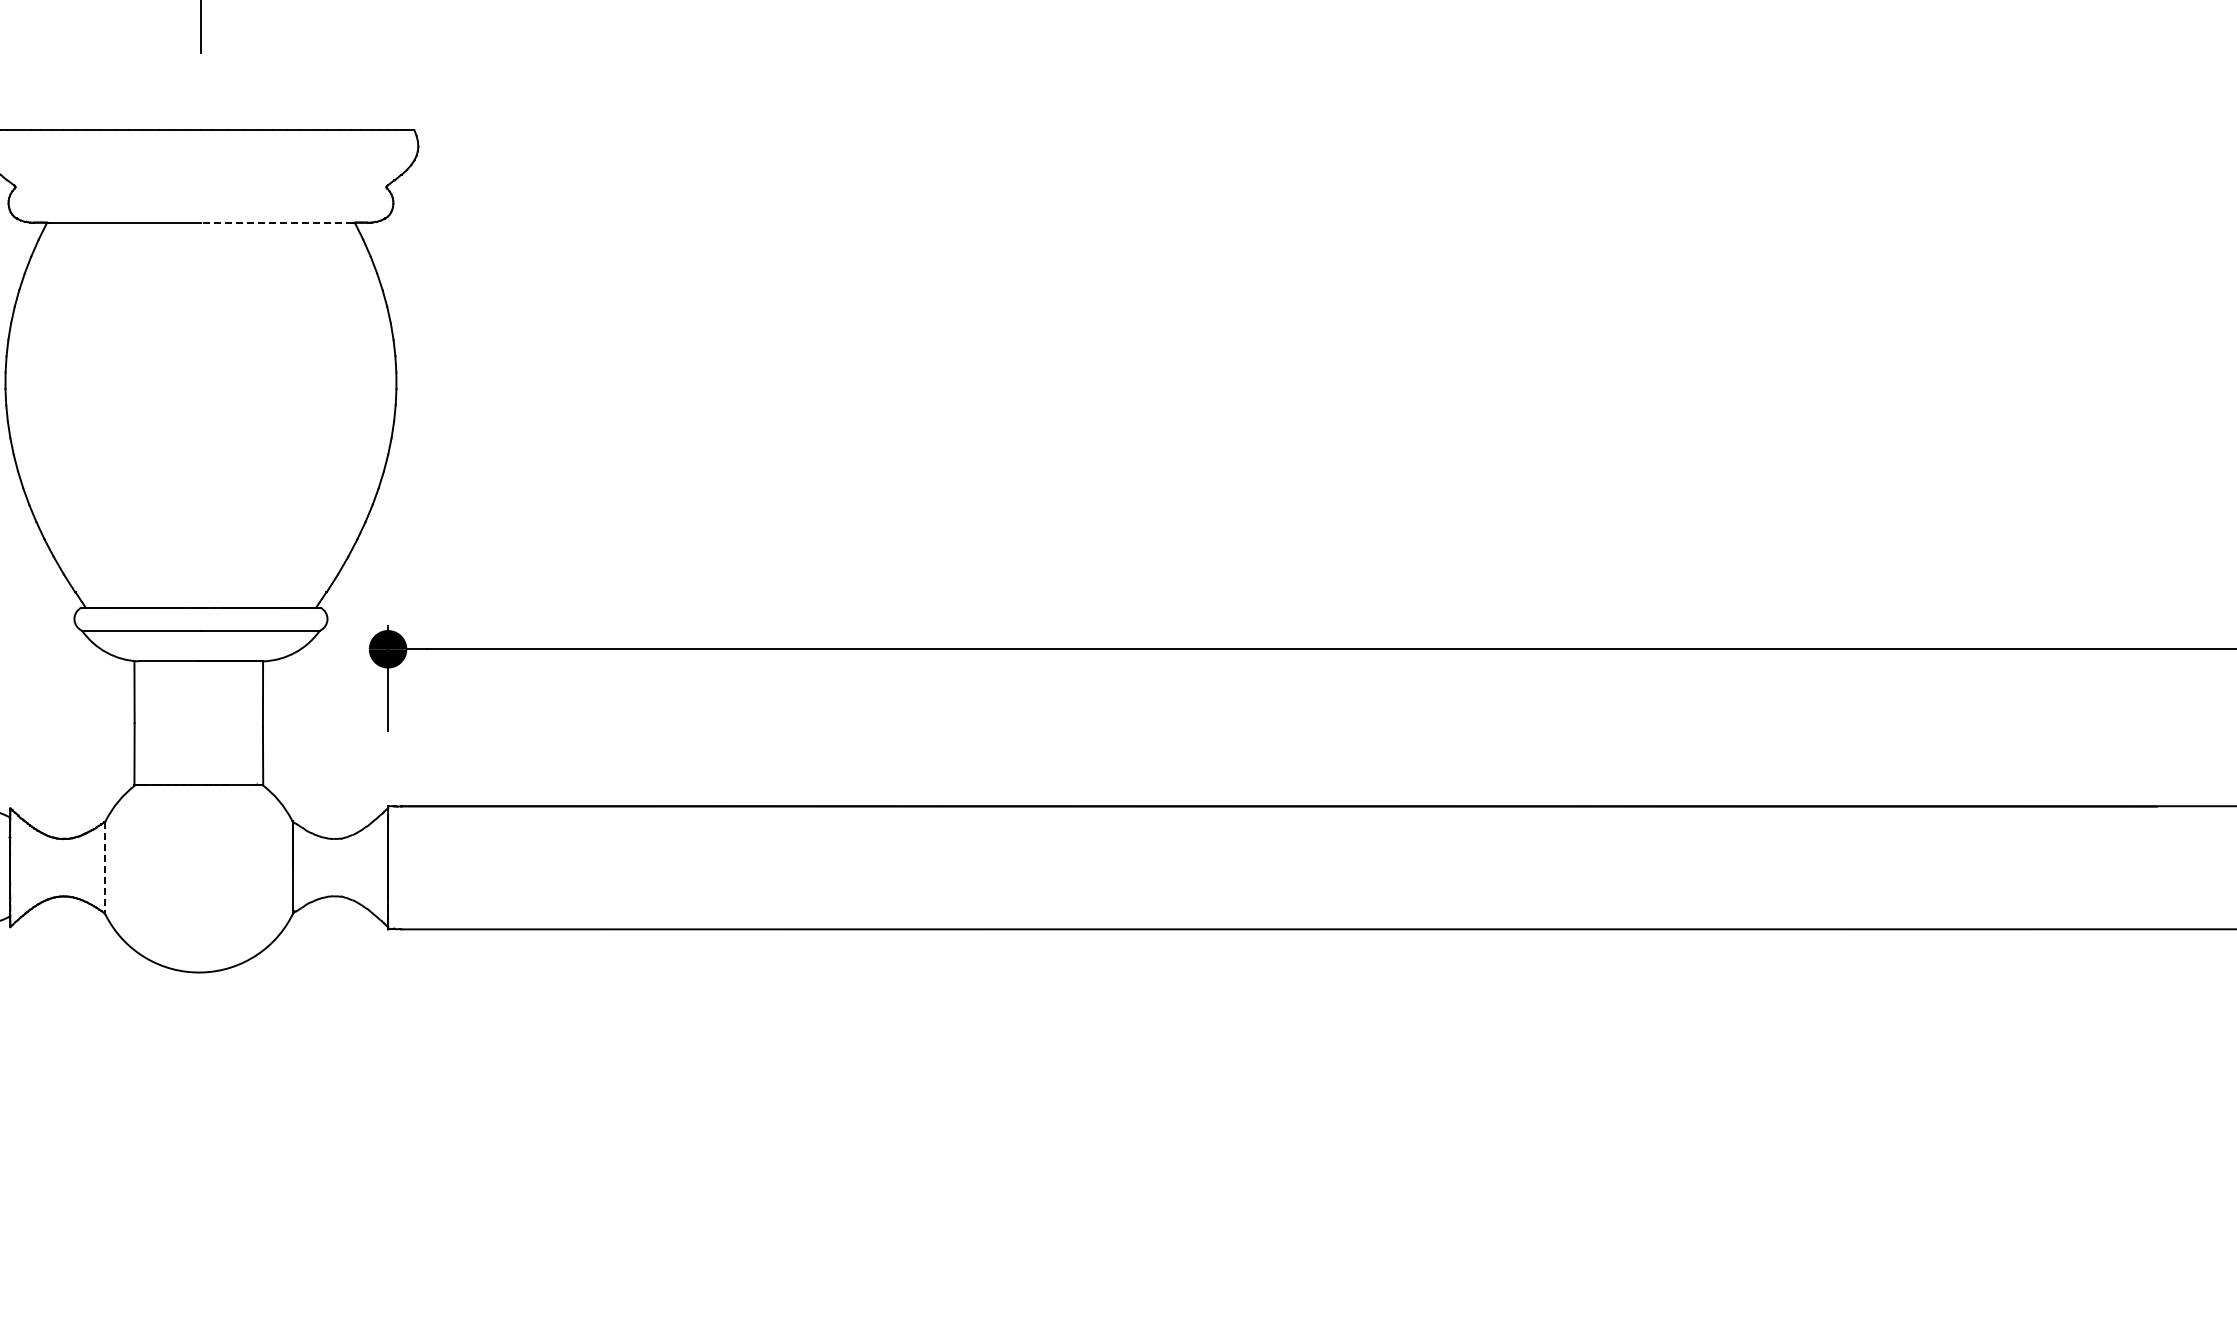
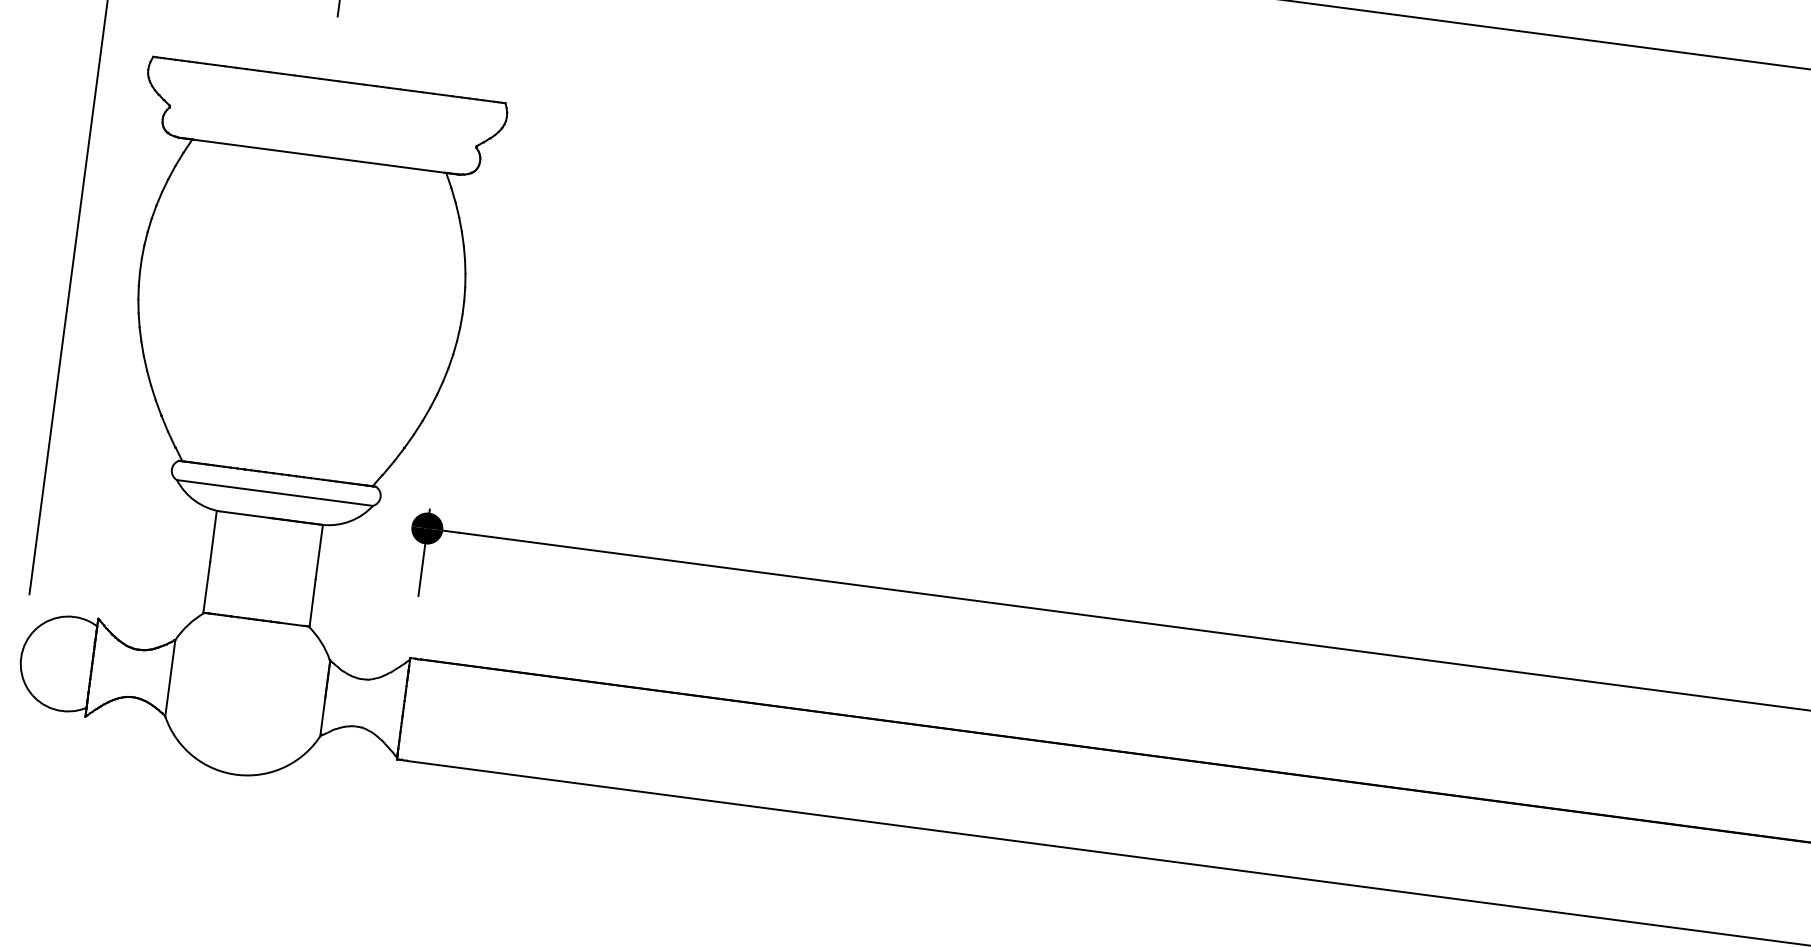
line: (276, 222) -> (381, 164), dashed -> solid
line: (105, 868) -> (170, 678), dashed -> solid

